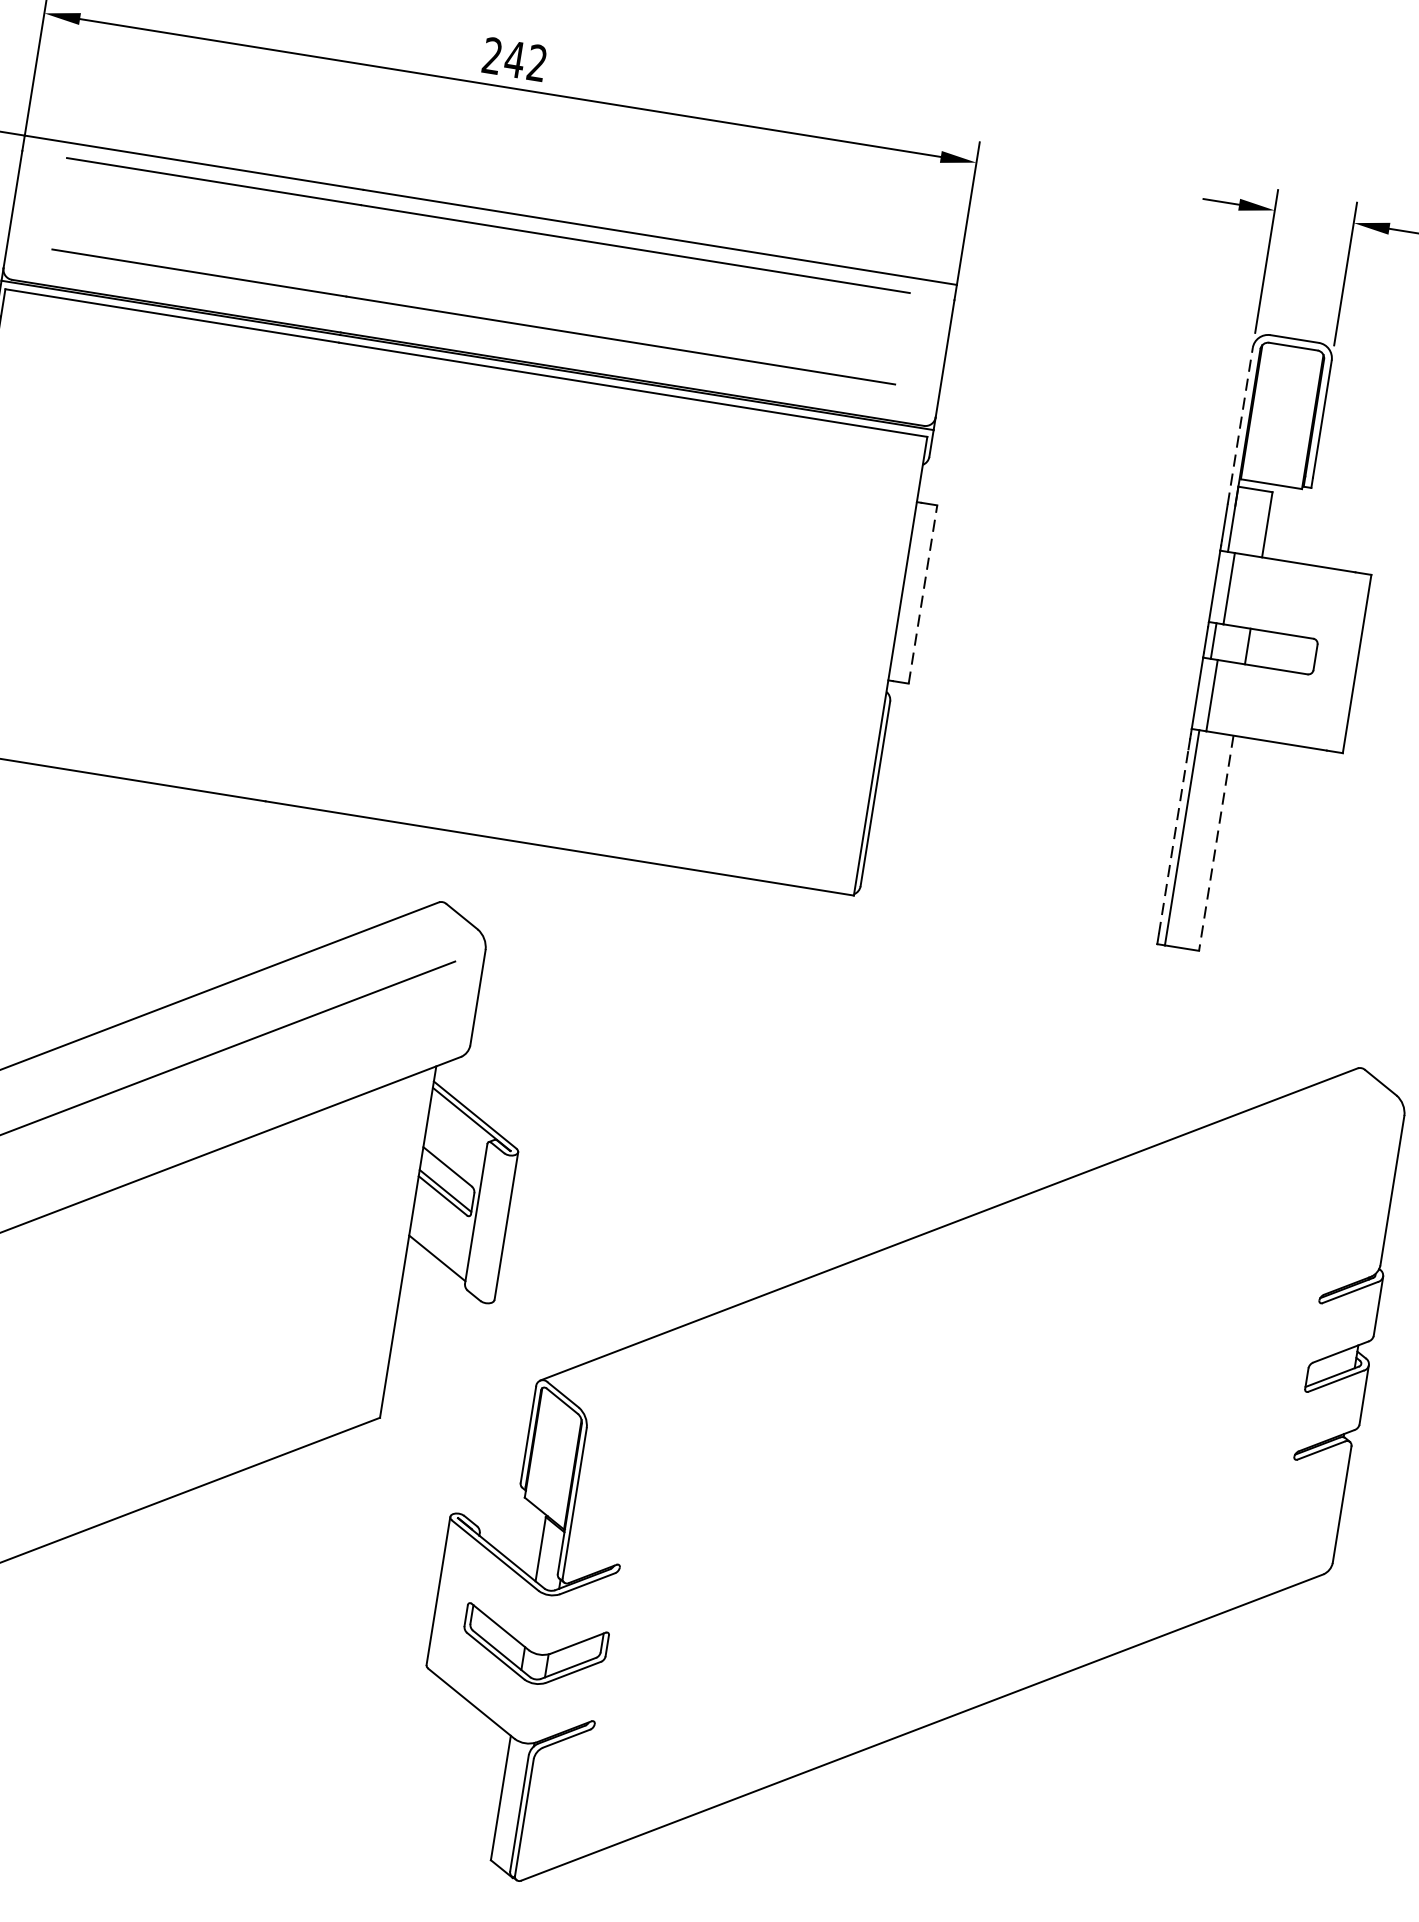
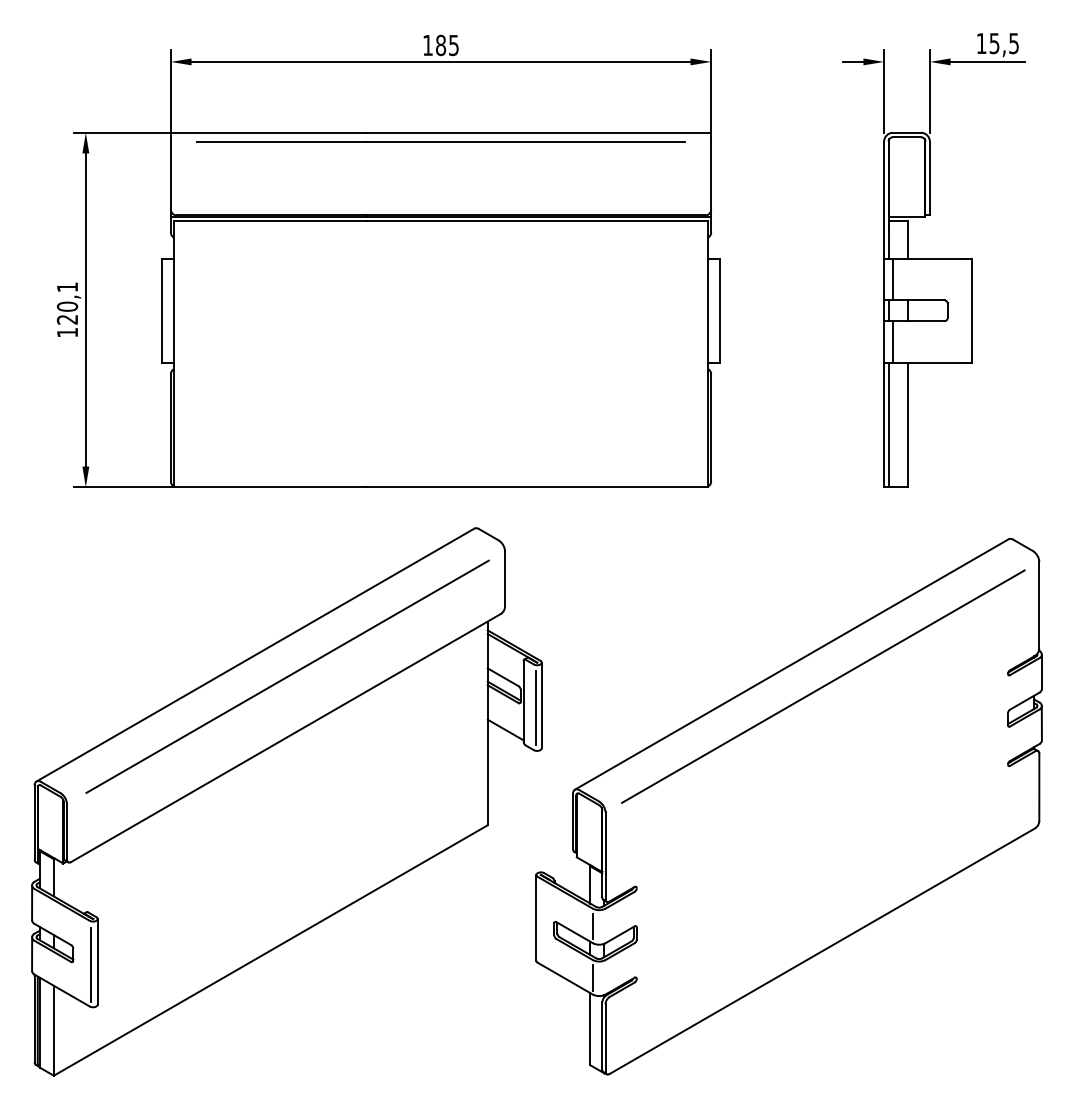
text: (514, 59) -> (440, 45), 242 -> 185
line: (472, 316) -> (440, 194), removed
line: (1241, 425) -> (884, 186), dashed -> solid
line: (923, 594) -> (720, 310), dashed -> solid
line: (1174, 841) -> (884, 427), dashed -> solid
line: (1216, 844) -> (908, 425), dashed -> solid
line: (496, 1228) -> (536, 707), added
line: (997, 1271) -> (823, 686), added
line: (532, 1621) -> (592, 926), added
line: (518, 1709) -> (592, 977), added

